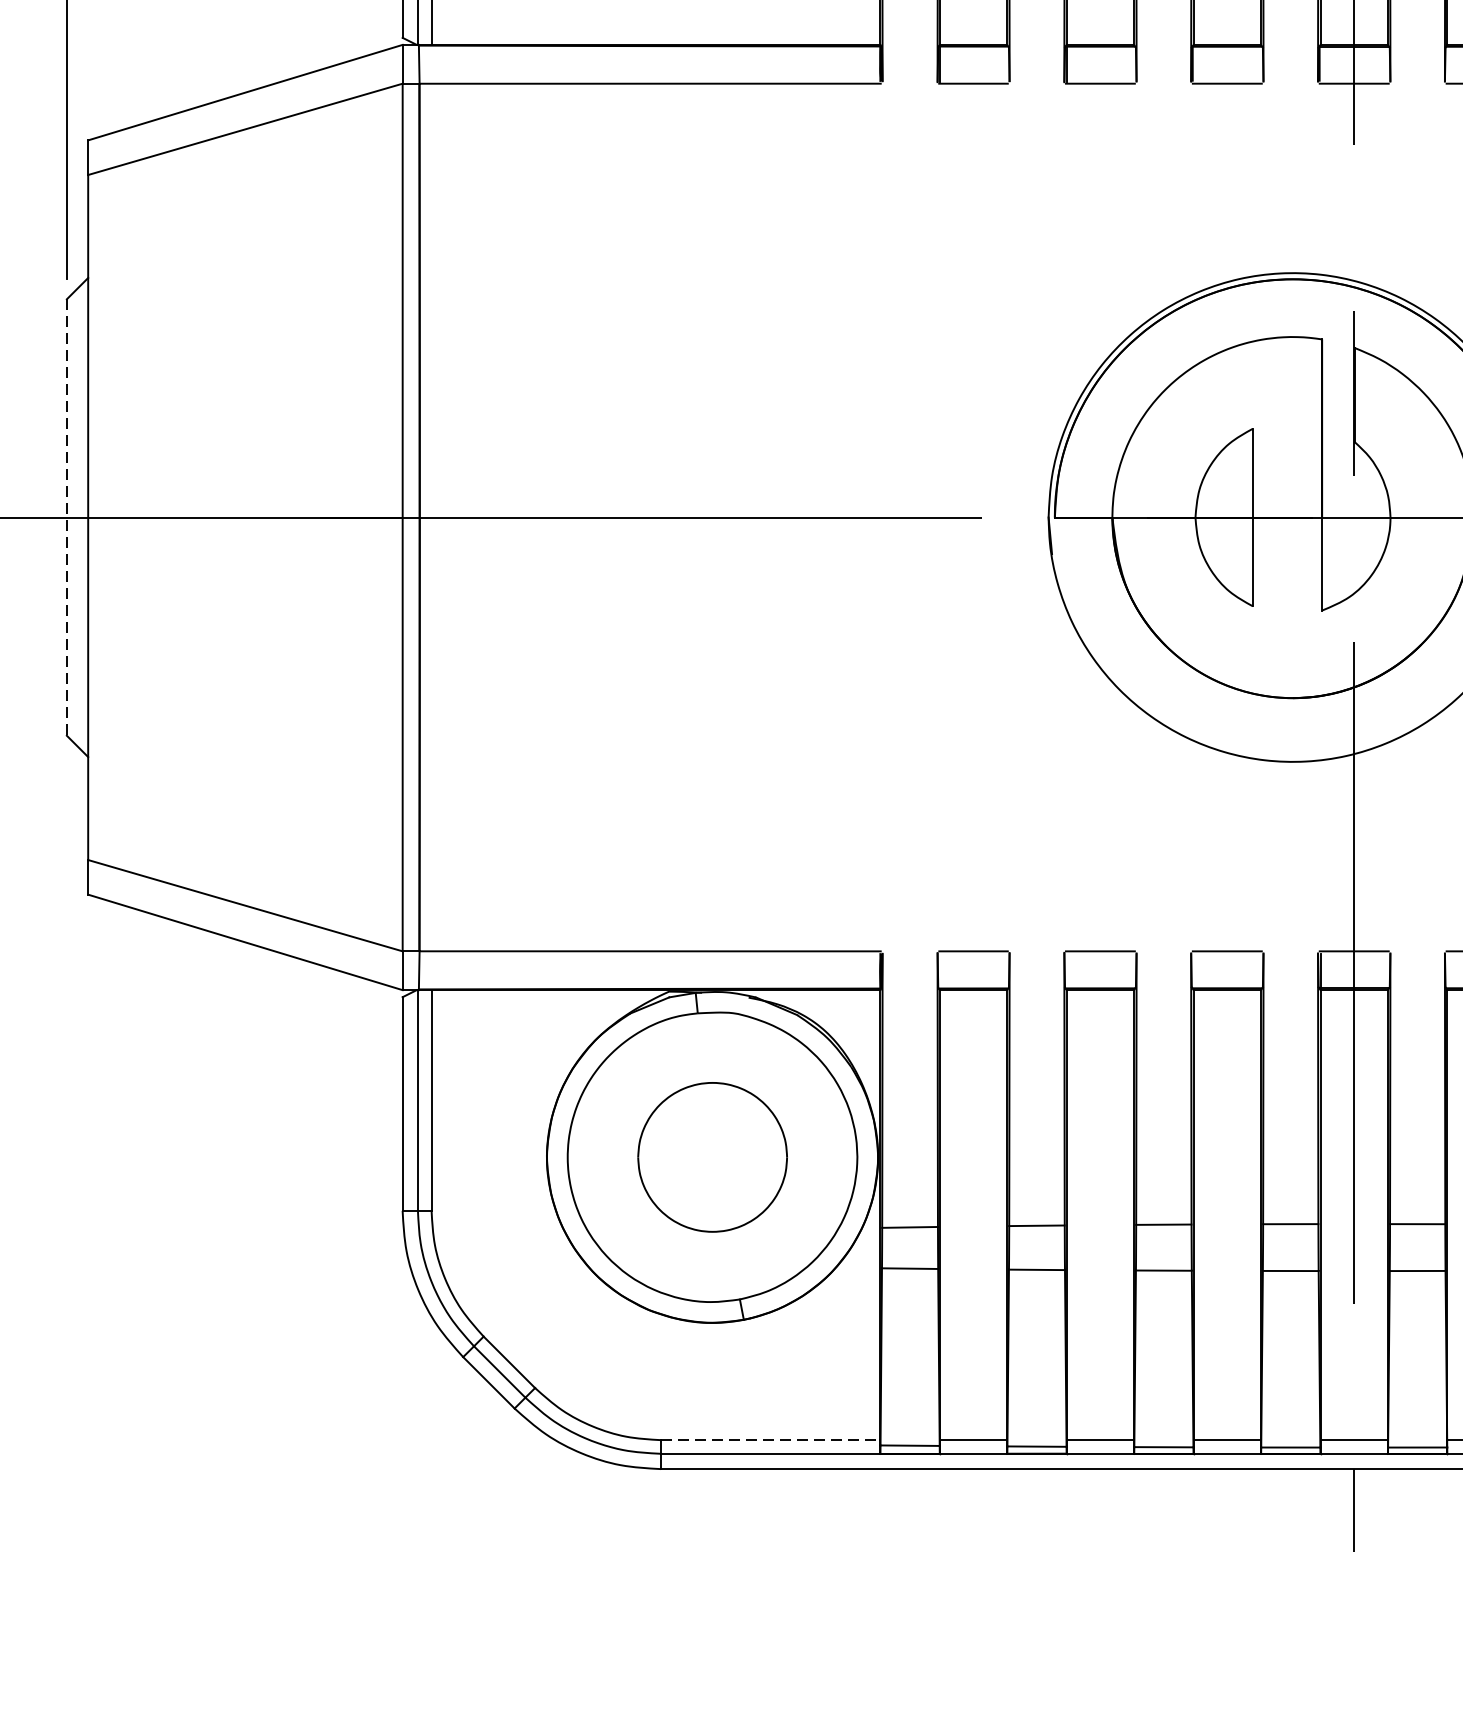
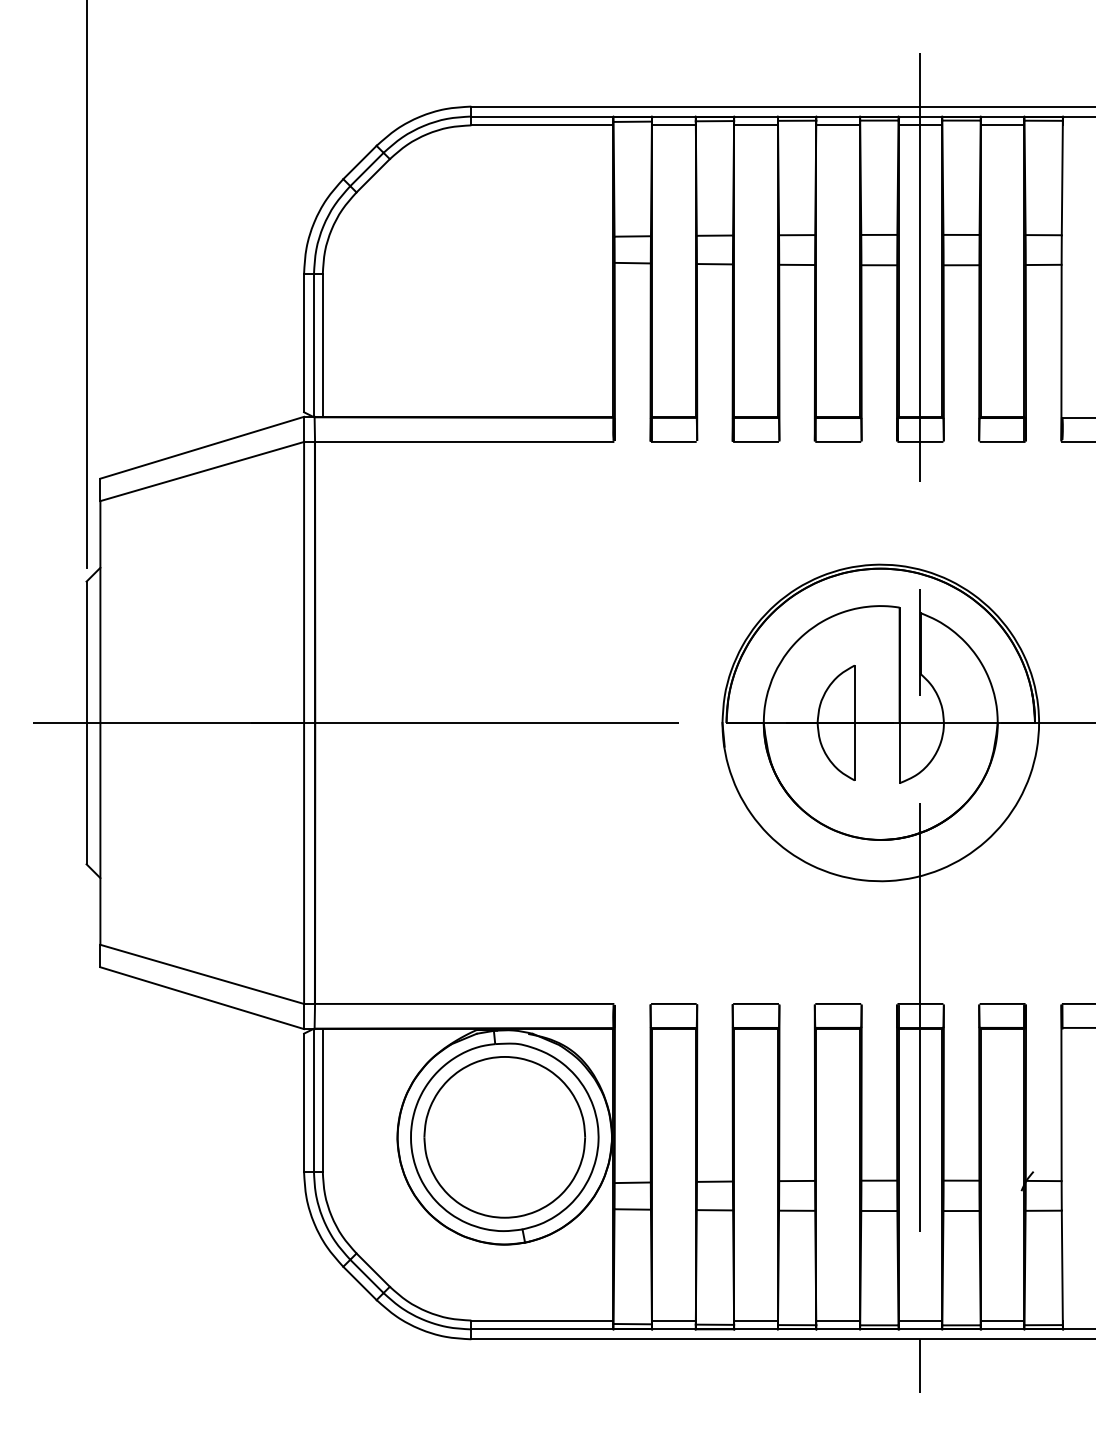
line: (66, 518) -> (86, 723), dashed -> solid
part: (712, 1157) -> (504, 1137), size x1.67
line: (770, 1440) -> (542, 1320), dashed -> solid

